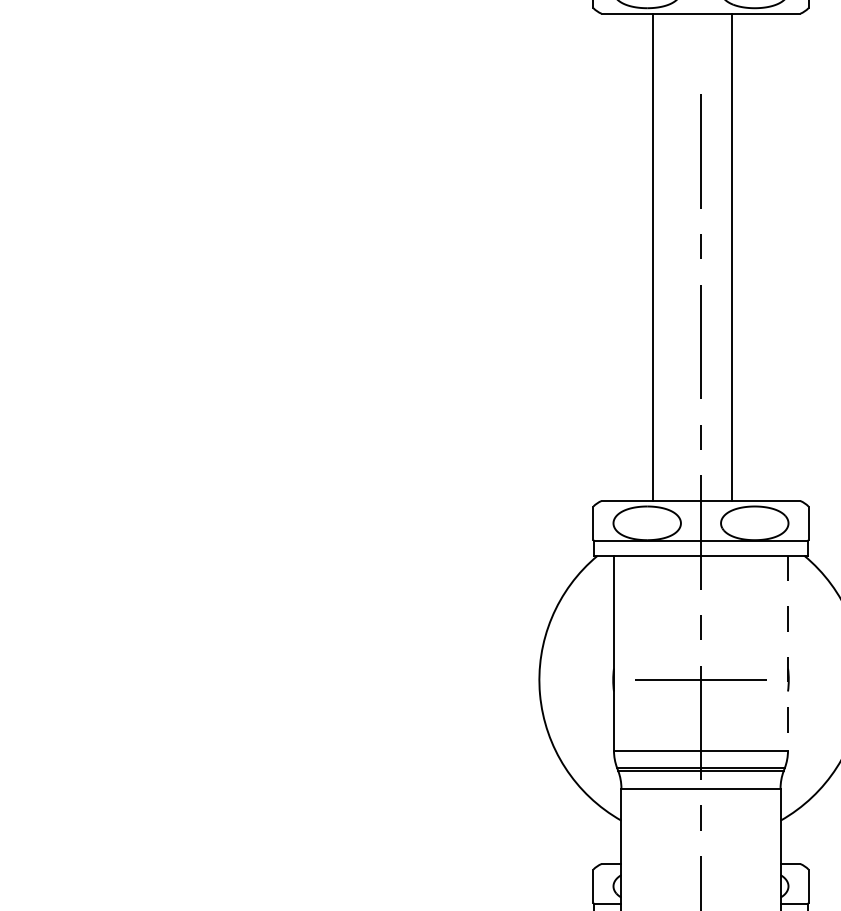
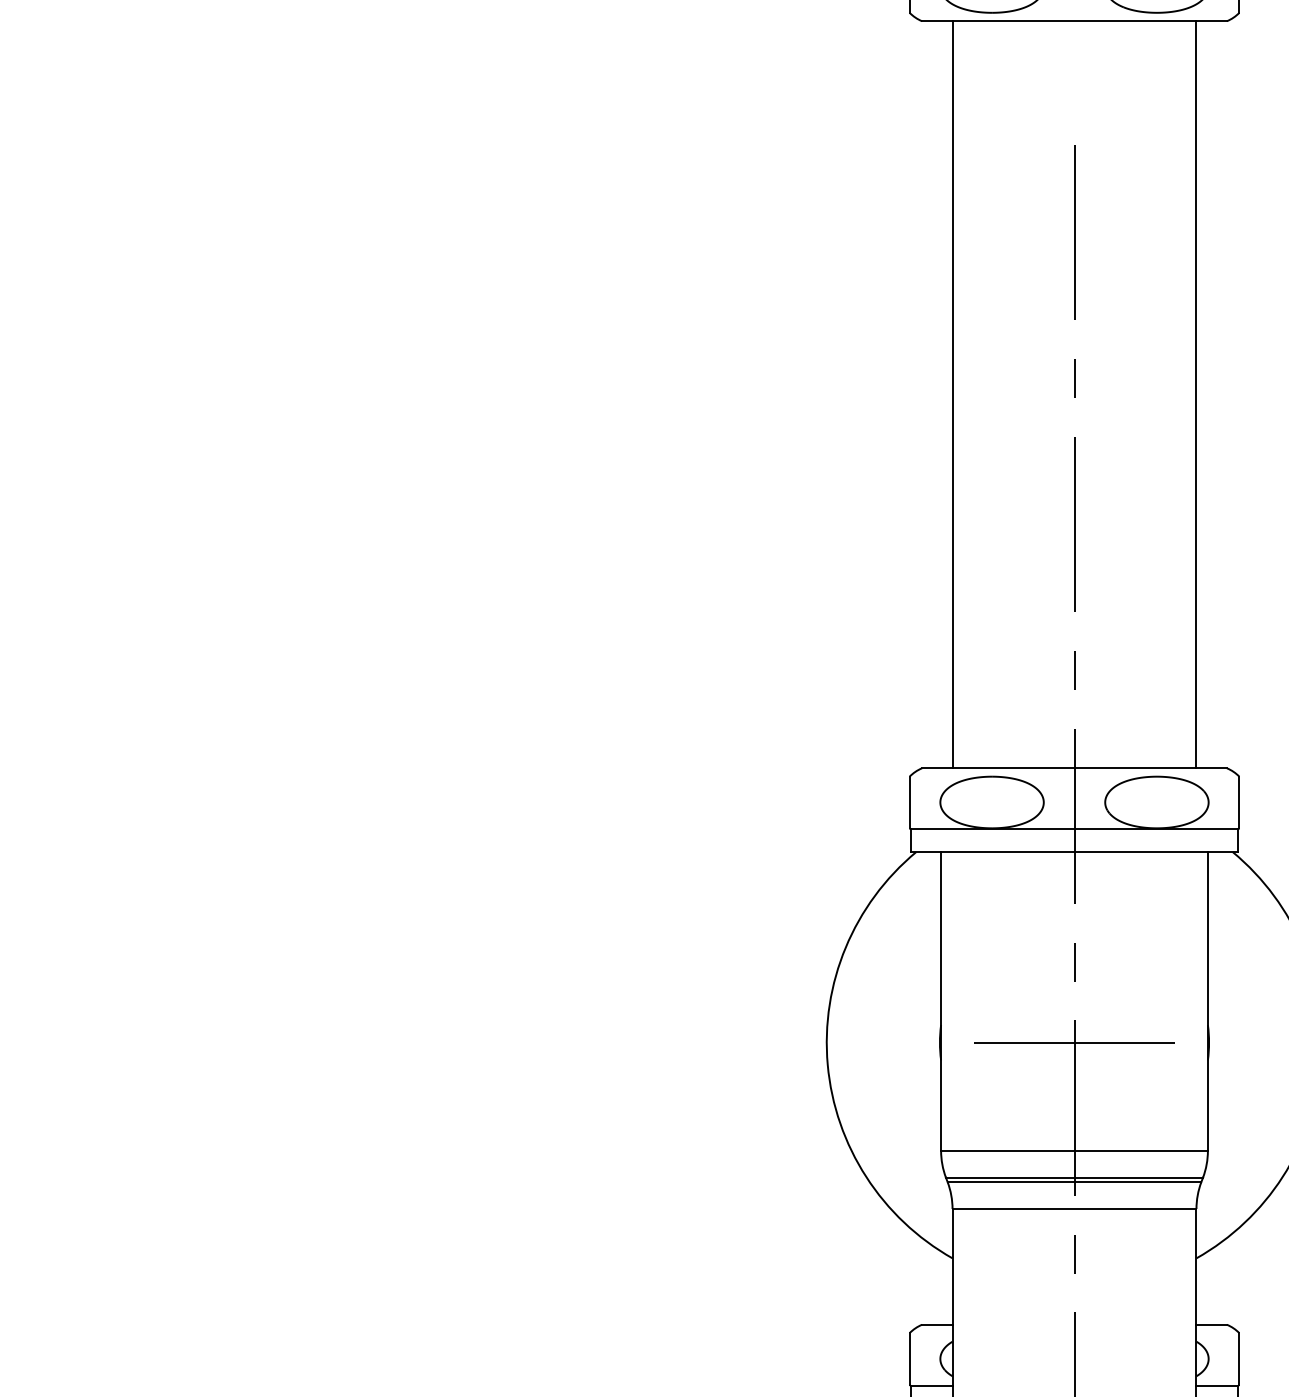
line: (653, 257) -> (952, 394), moved
line: (731, 257) -> (1196, 394), moved
line: (788, 653) -> (1208, 1002), dashed -> solid

